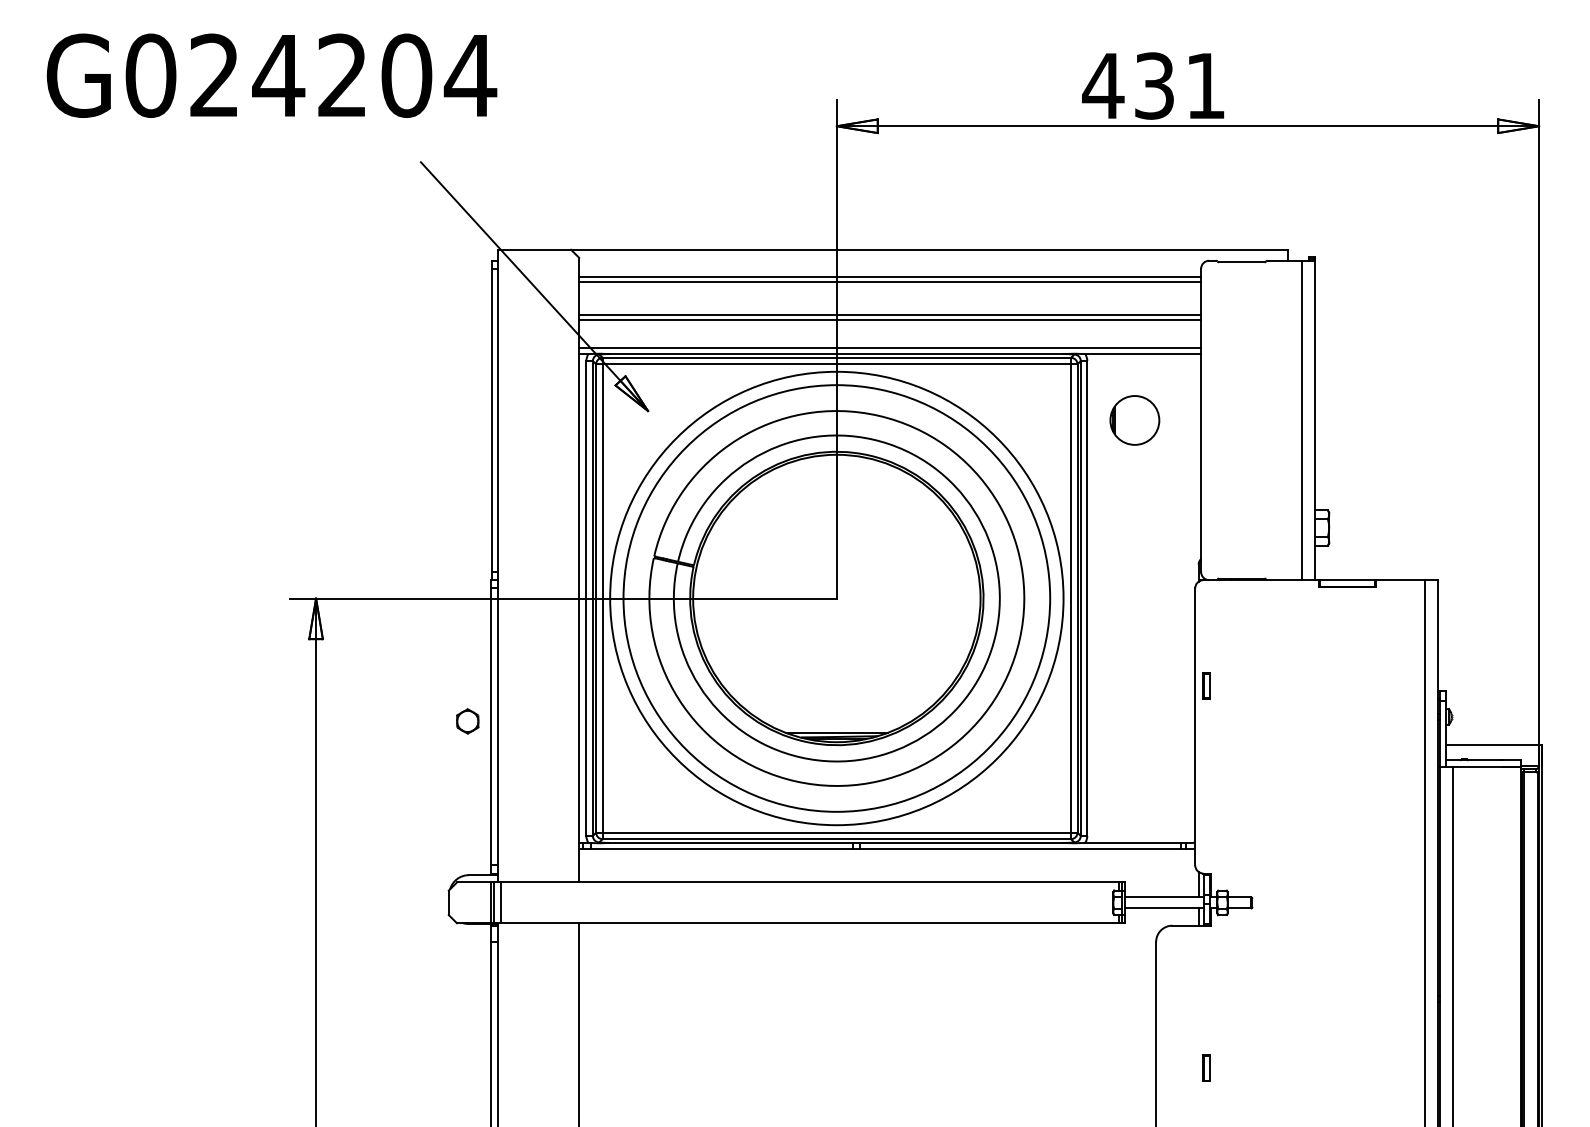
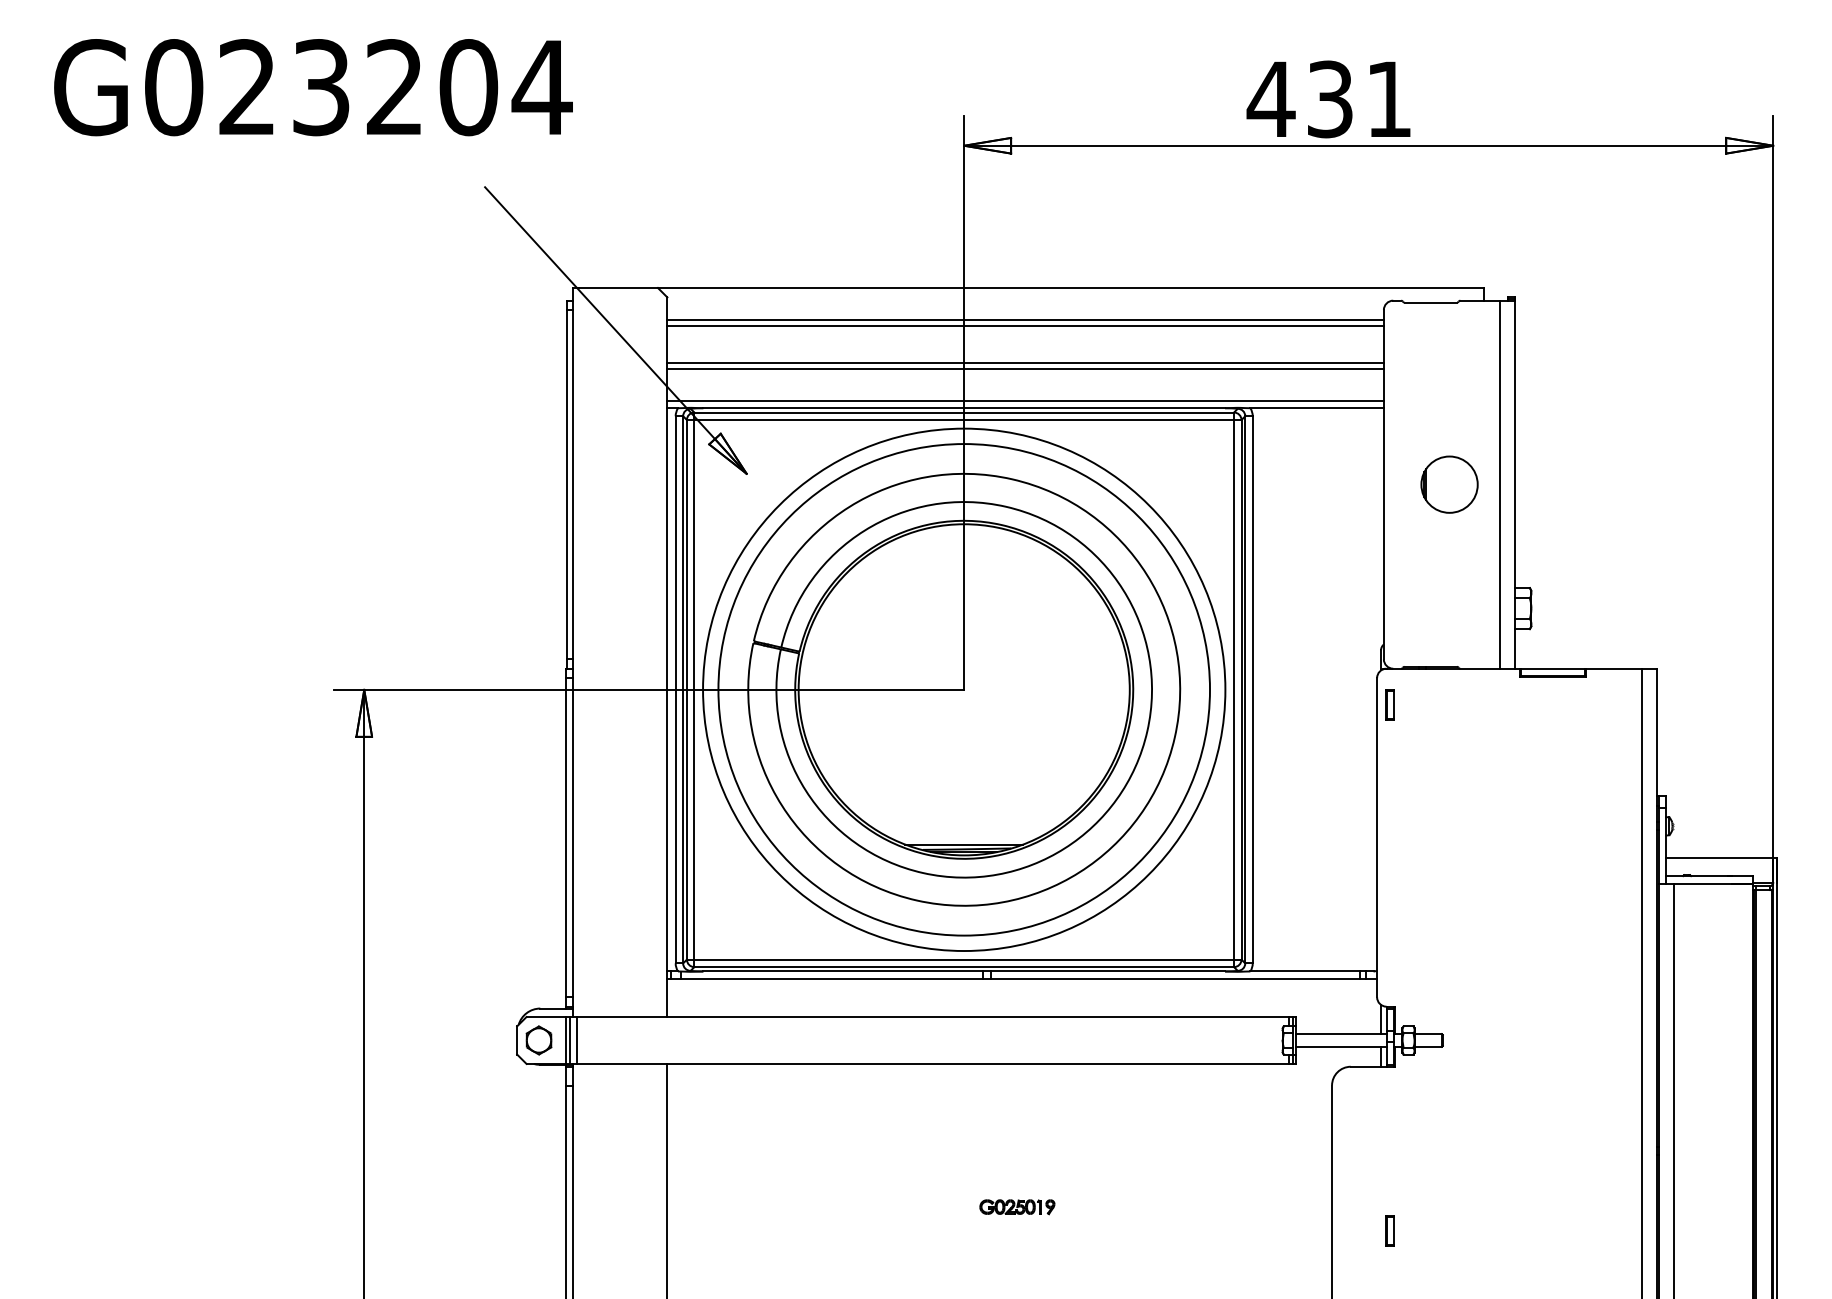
text: (278, 75) -> (320, 87), G024204 -> G023204
part: (1134, 420) -> (1449, 484), moved
part: (1205, 685) -> (1389, 704), moved
part: (467, 721) -> (538, 1040), moved
part: (883, 1047) -> (1017, 1207), added

